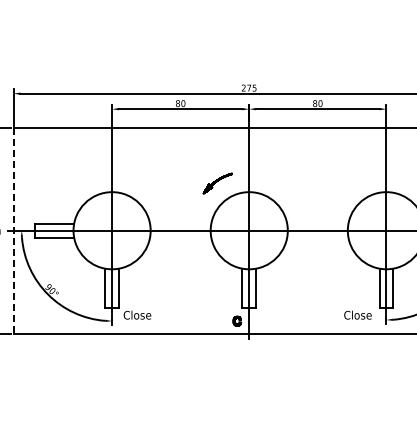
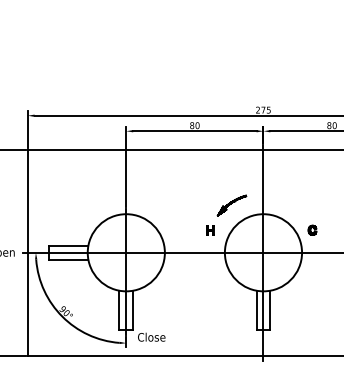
part: (195, 208) -> (209, 230), added
line: (13, 230) -> (27, 252), dashed -> solid
part: (237, 320) -> (312, 229), moved

